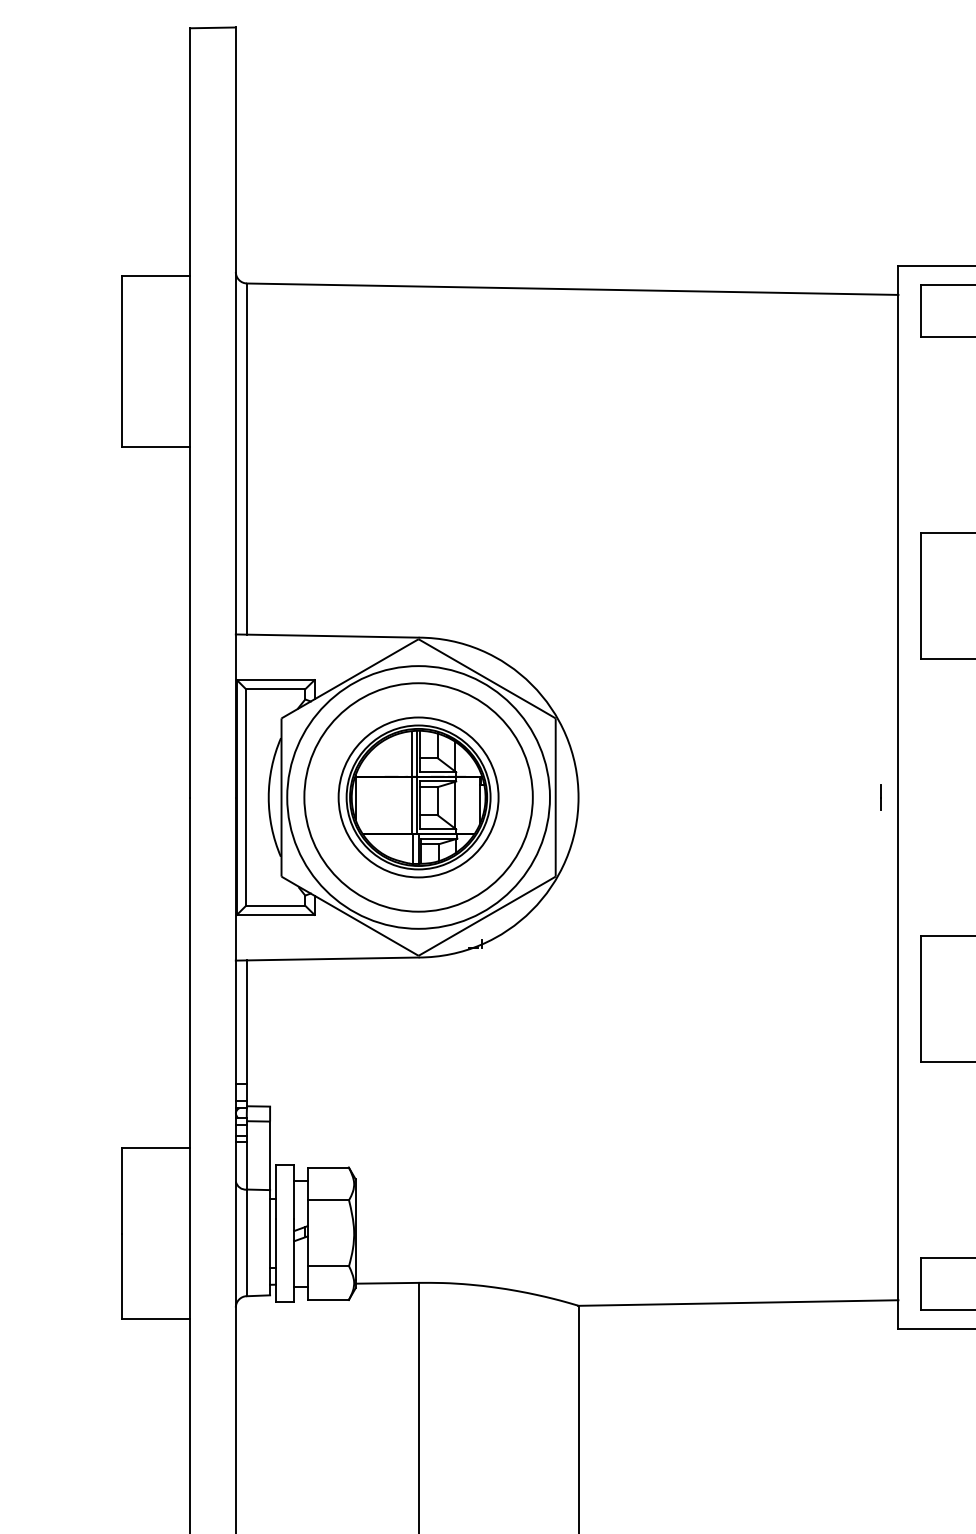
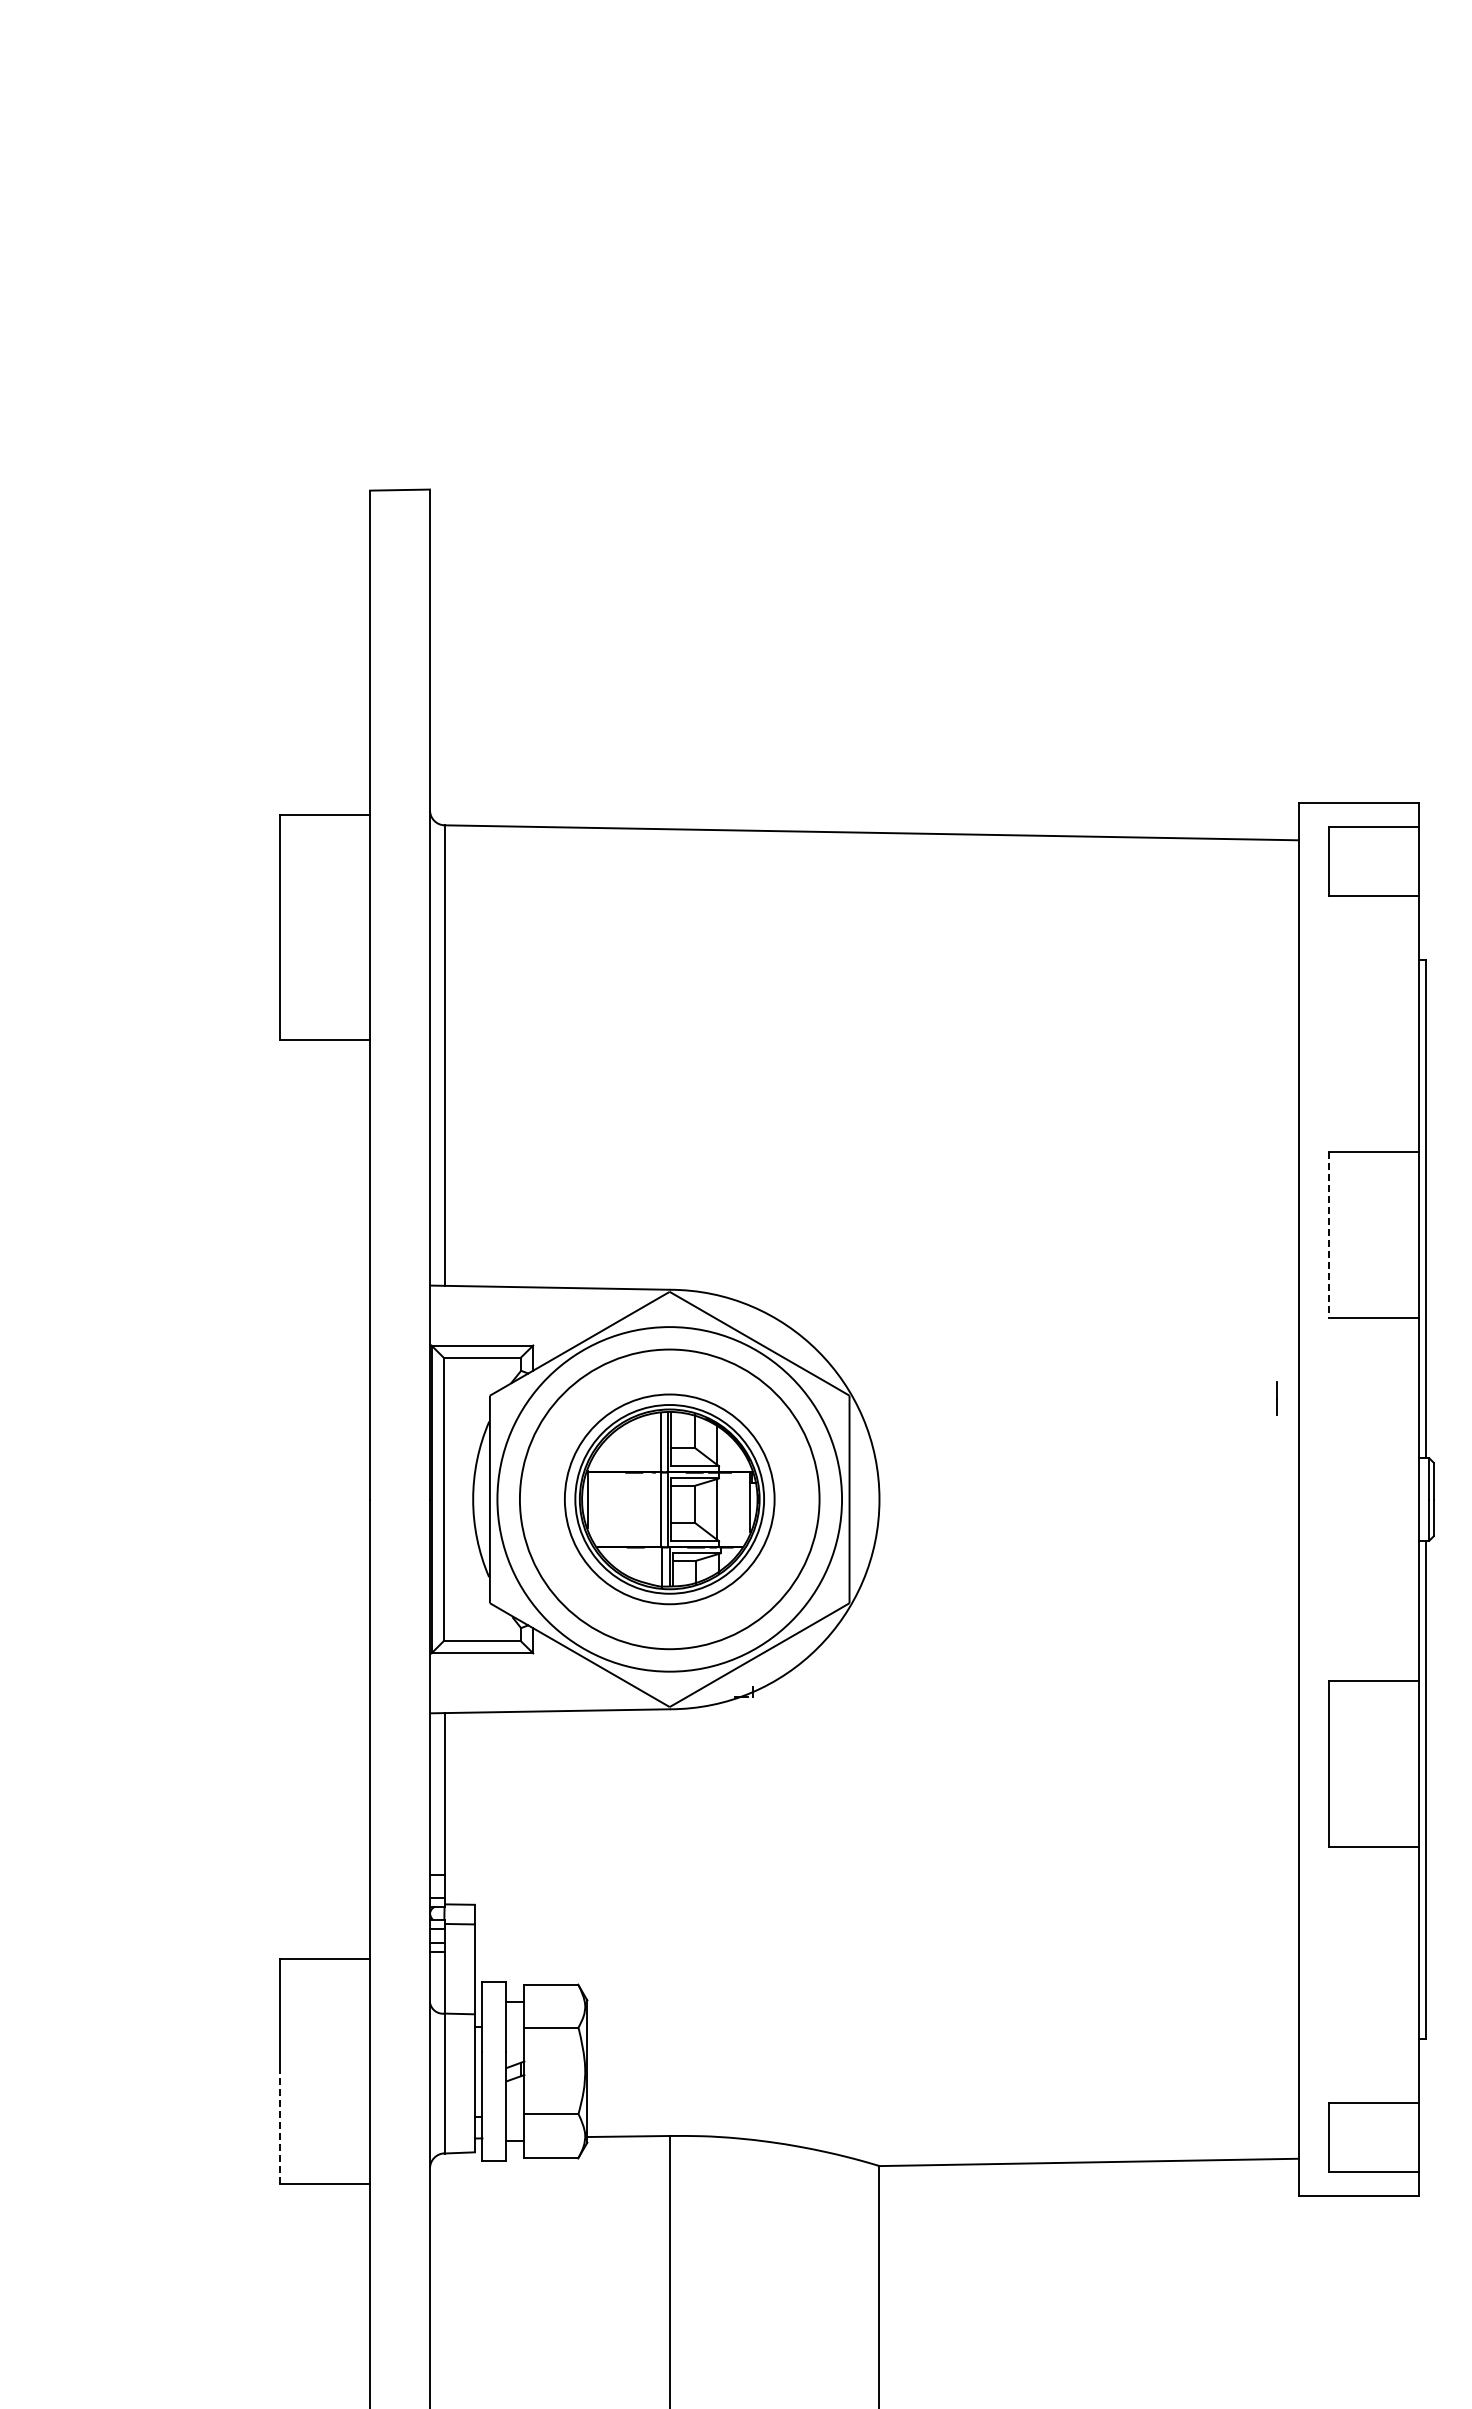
line: (920, 596) -> (1328, 1235), solid -> dashed
line: (881, 797) -> (1276, 1398), moved
line: (121, 1276) -> (280, 2127), solid -> dashed

